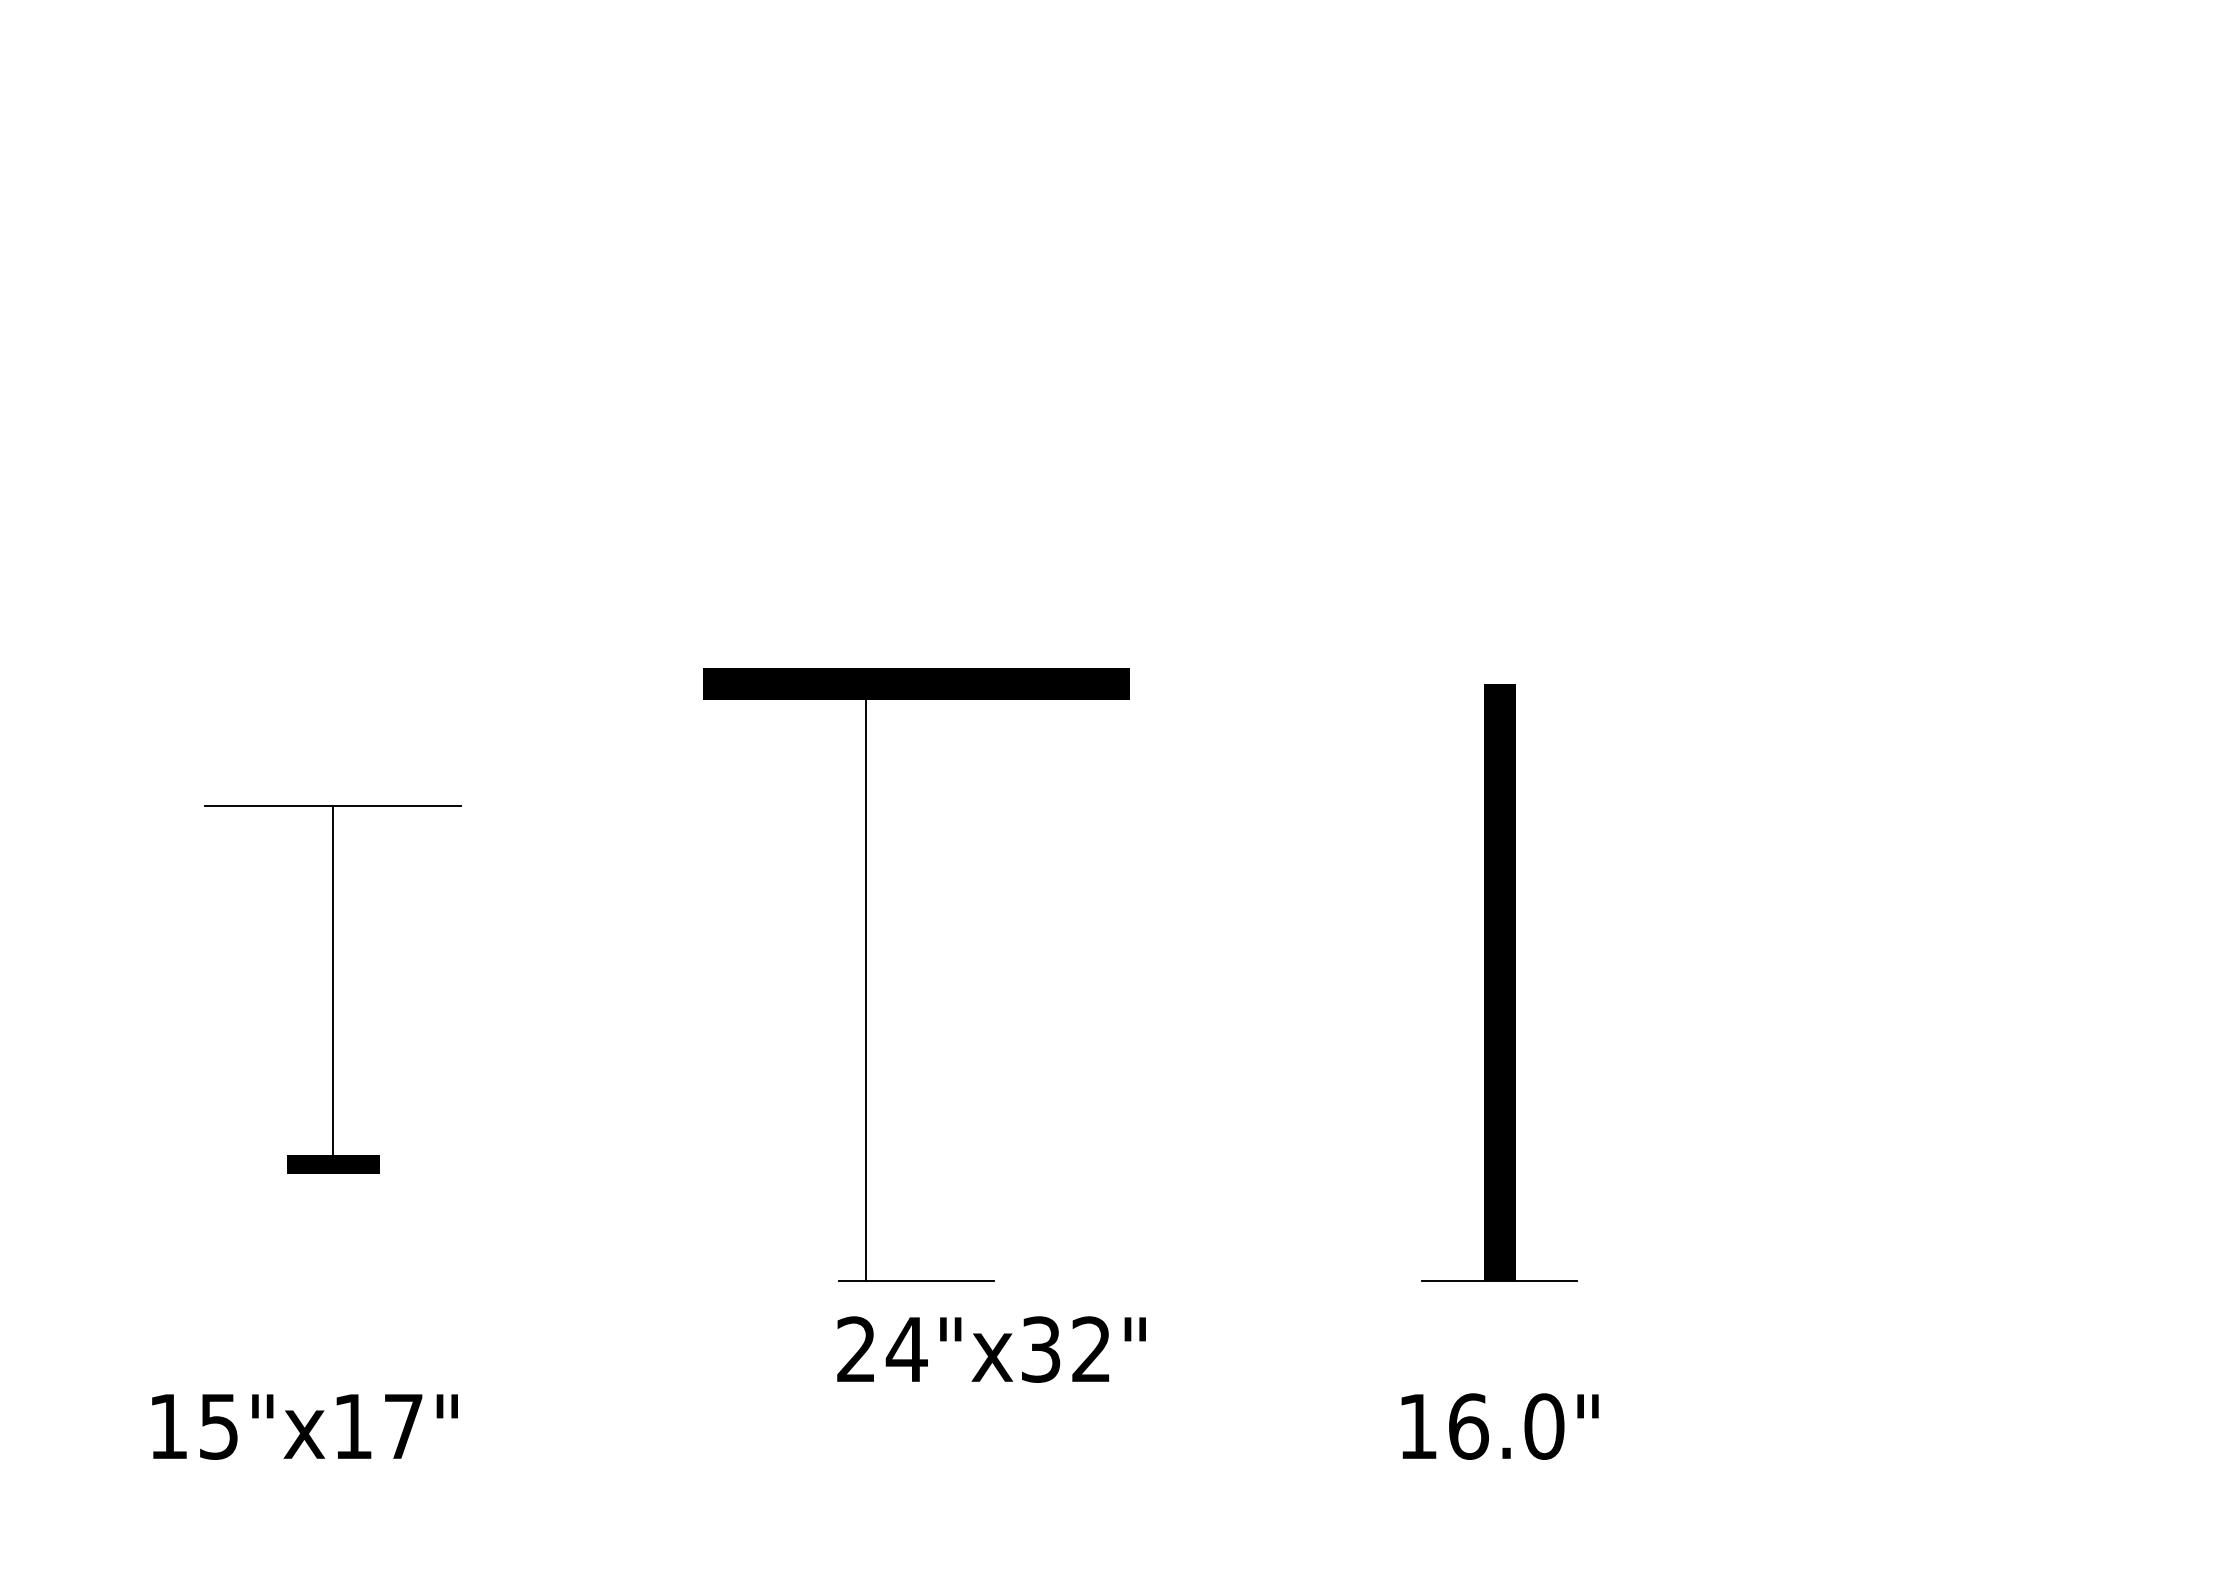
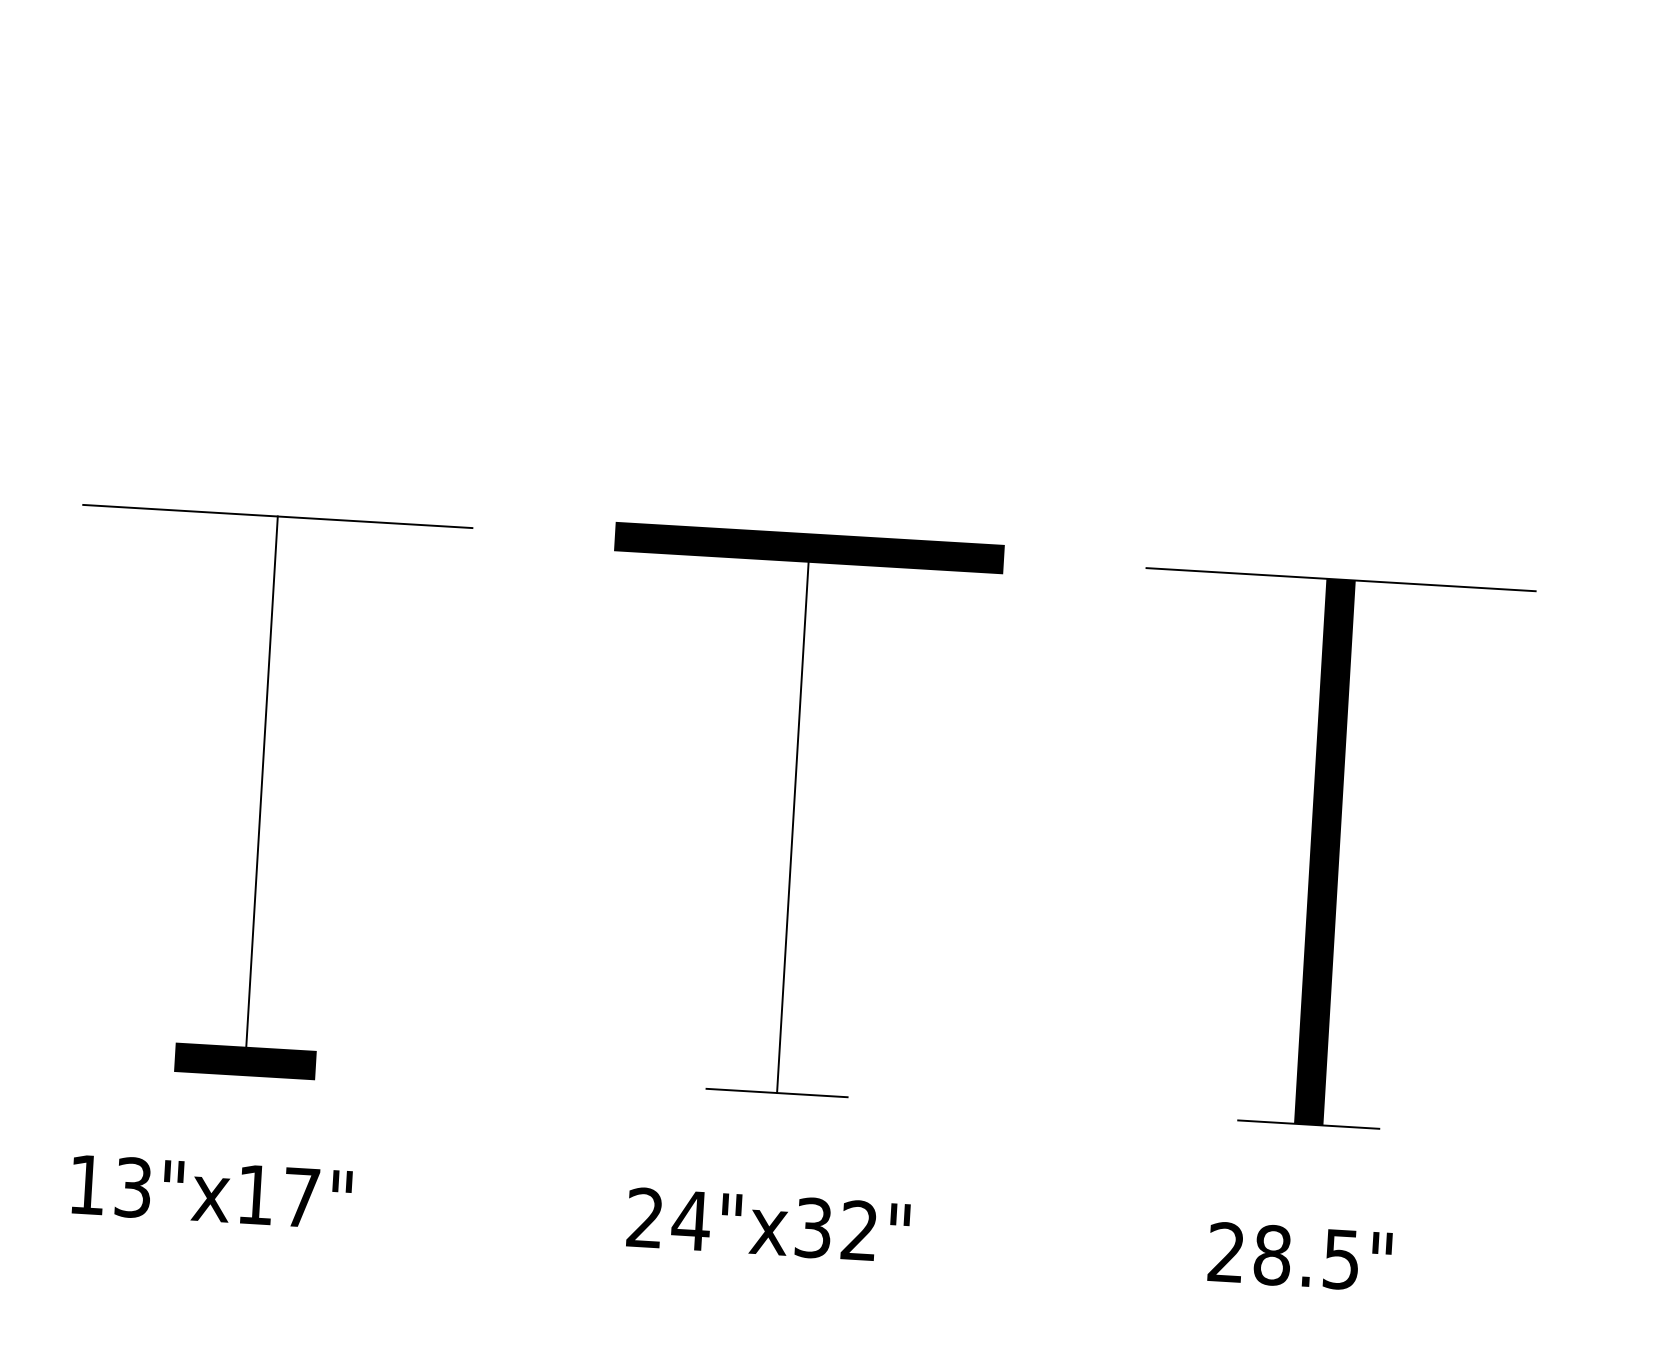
line: (1499, 683) -> (1340, 579), added
line: (866, 982) -> (793, 820), moved
part: (333, 989) -> (261, 795), size x1.67
text: (991, 1349) -> (768, 1225), moved
text: (219, 1426) -> (133, 1187), 15"x17" -> 13"x17"
text: (1481, 1426) -> (1284, 1255), 16.0" -> 28.5"

